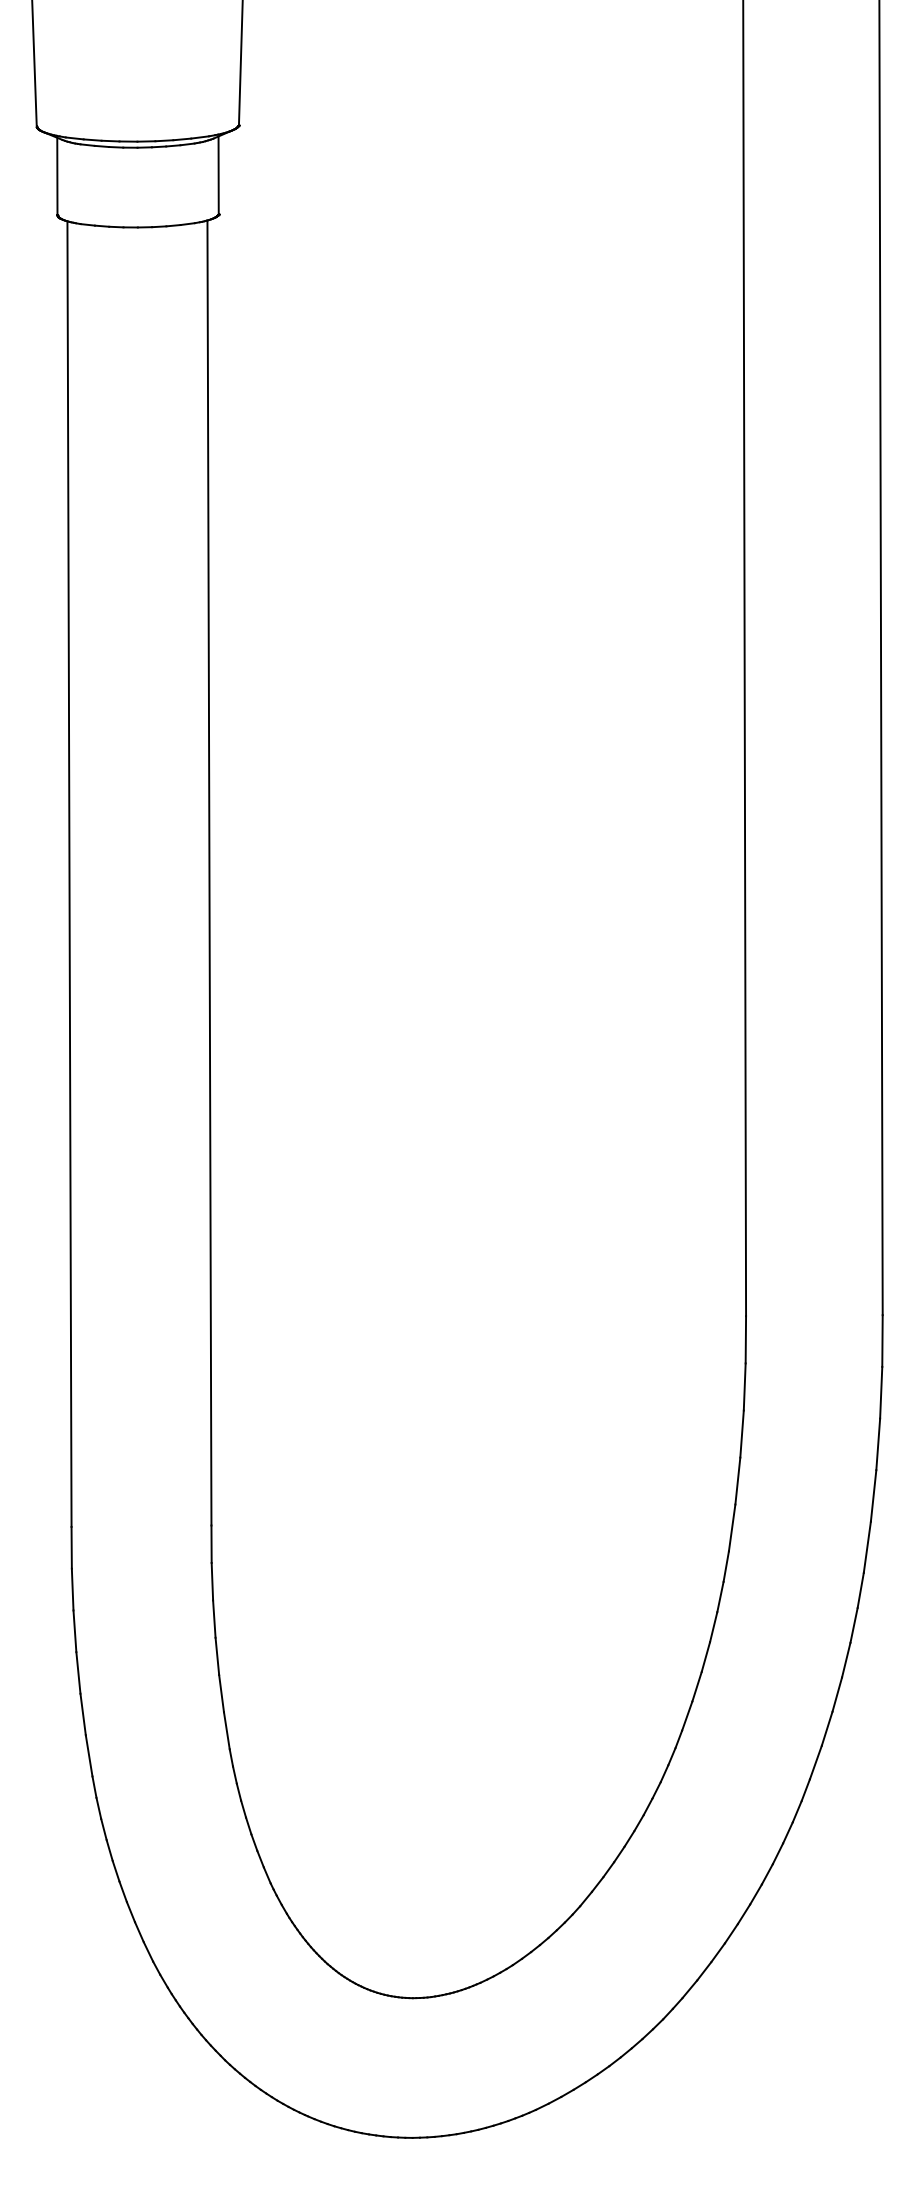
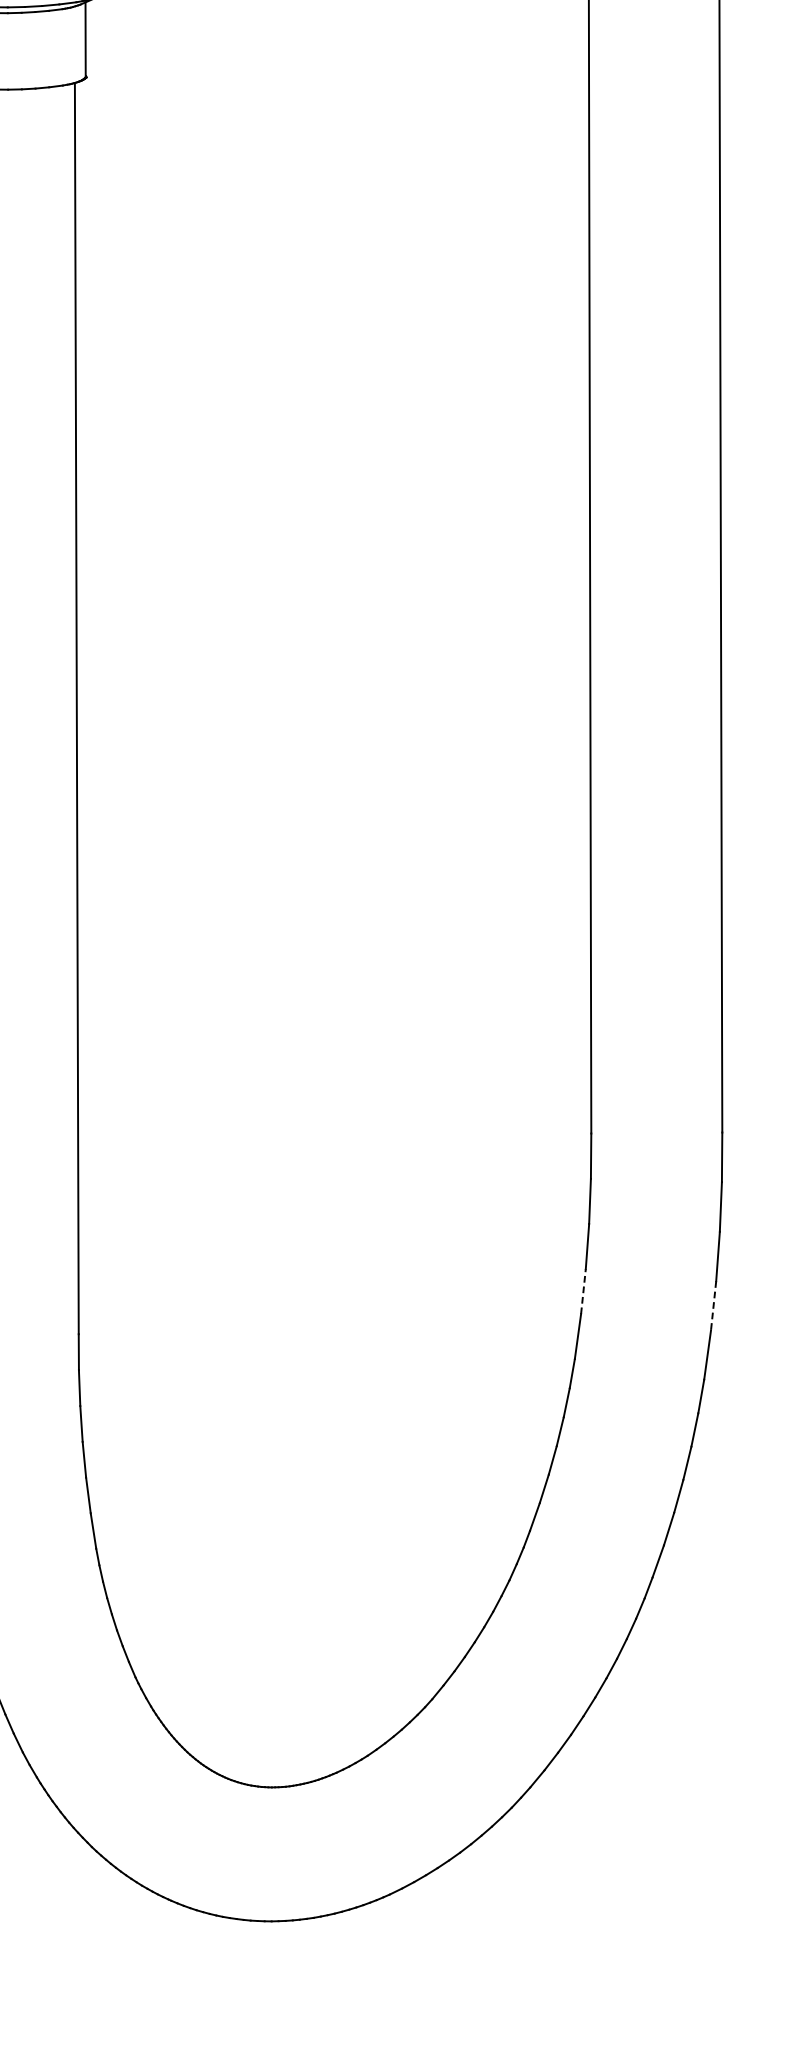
line: (737, 1481) -> (583, 1292), solid -> dashed
line: (873, 1495) -> (713, 1305), solid -> dashed

